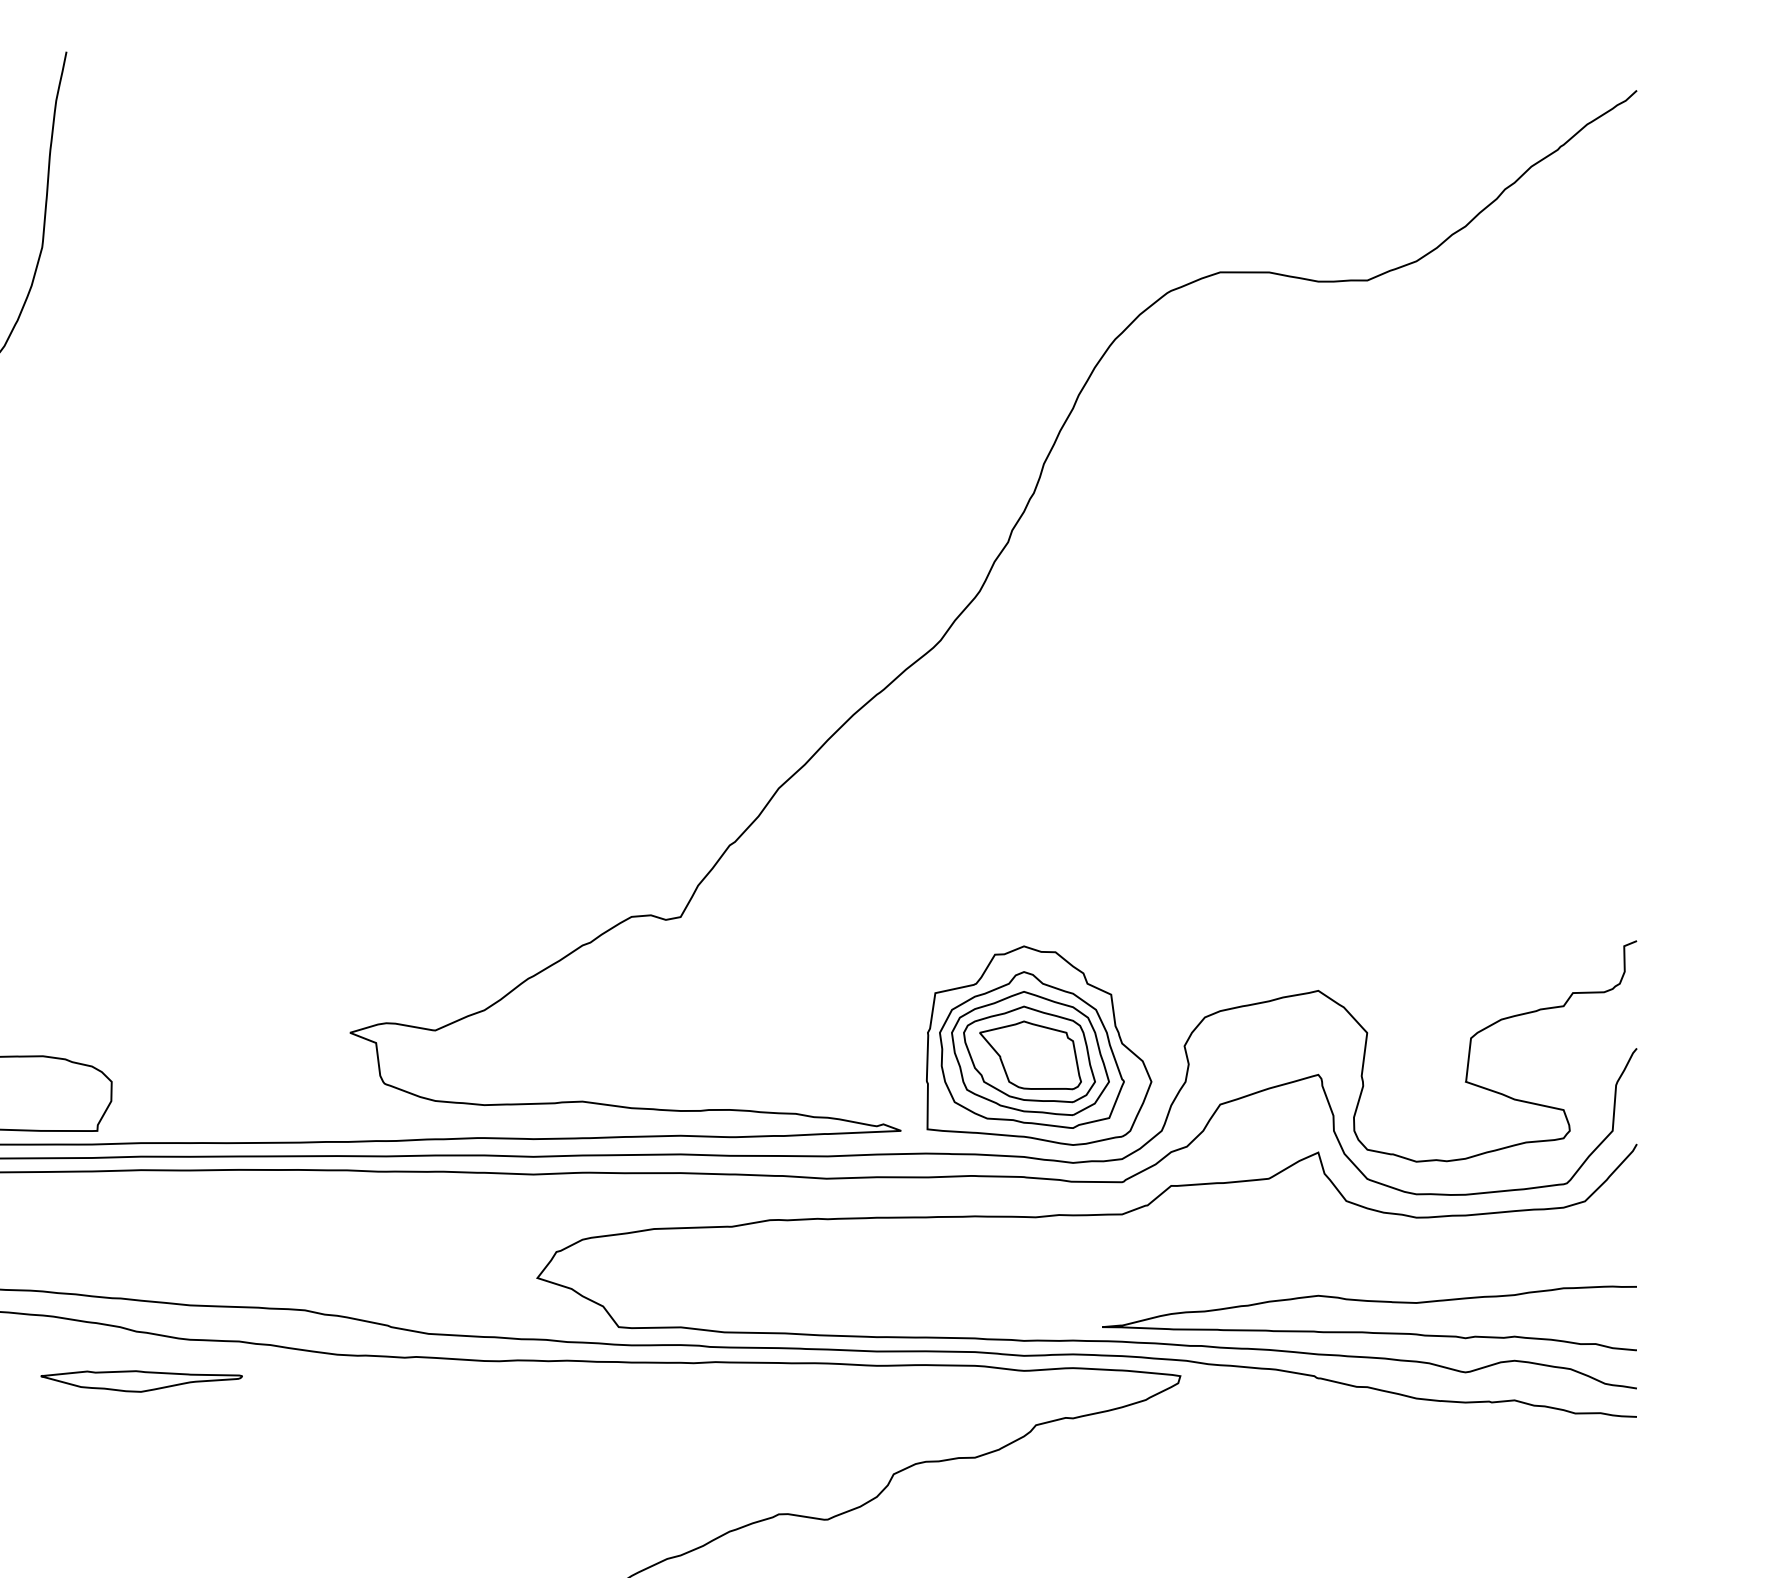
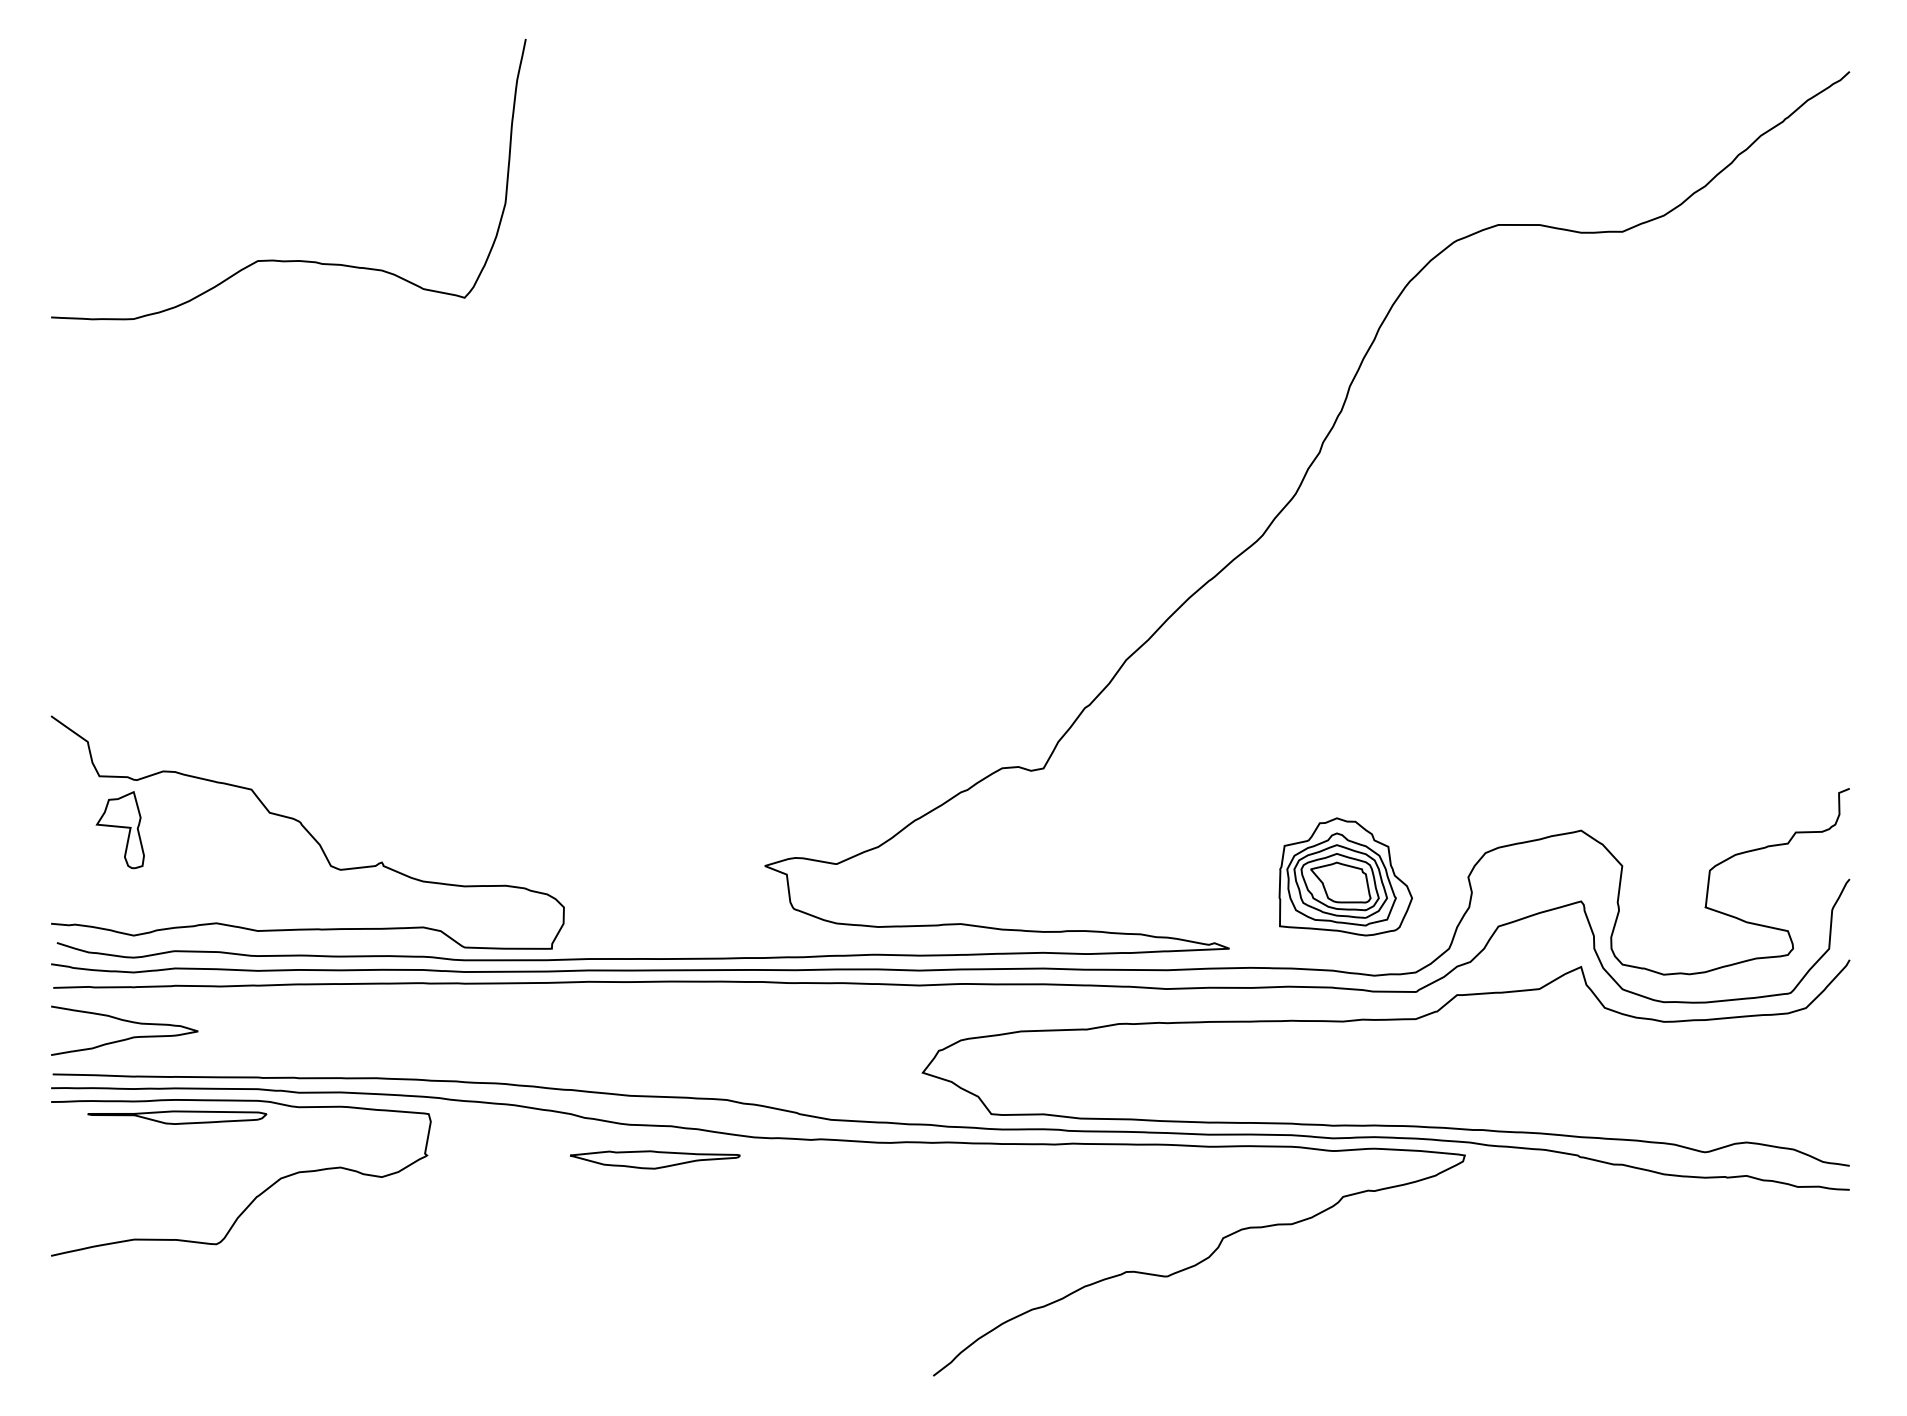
part: (1038, 1045) -> (1345, 876), size x0.7
curve: (1368, 1331) -> (1623, 1117), removed
part: (142, 1380) -> (655, 1159), moved

